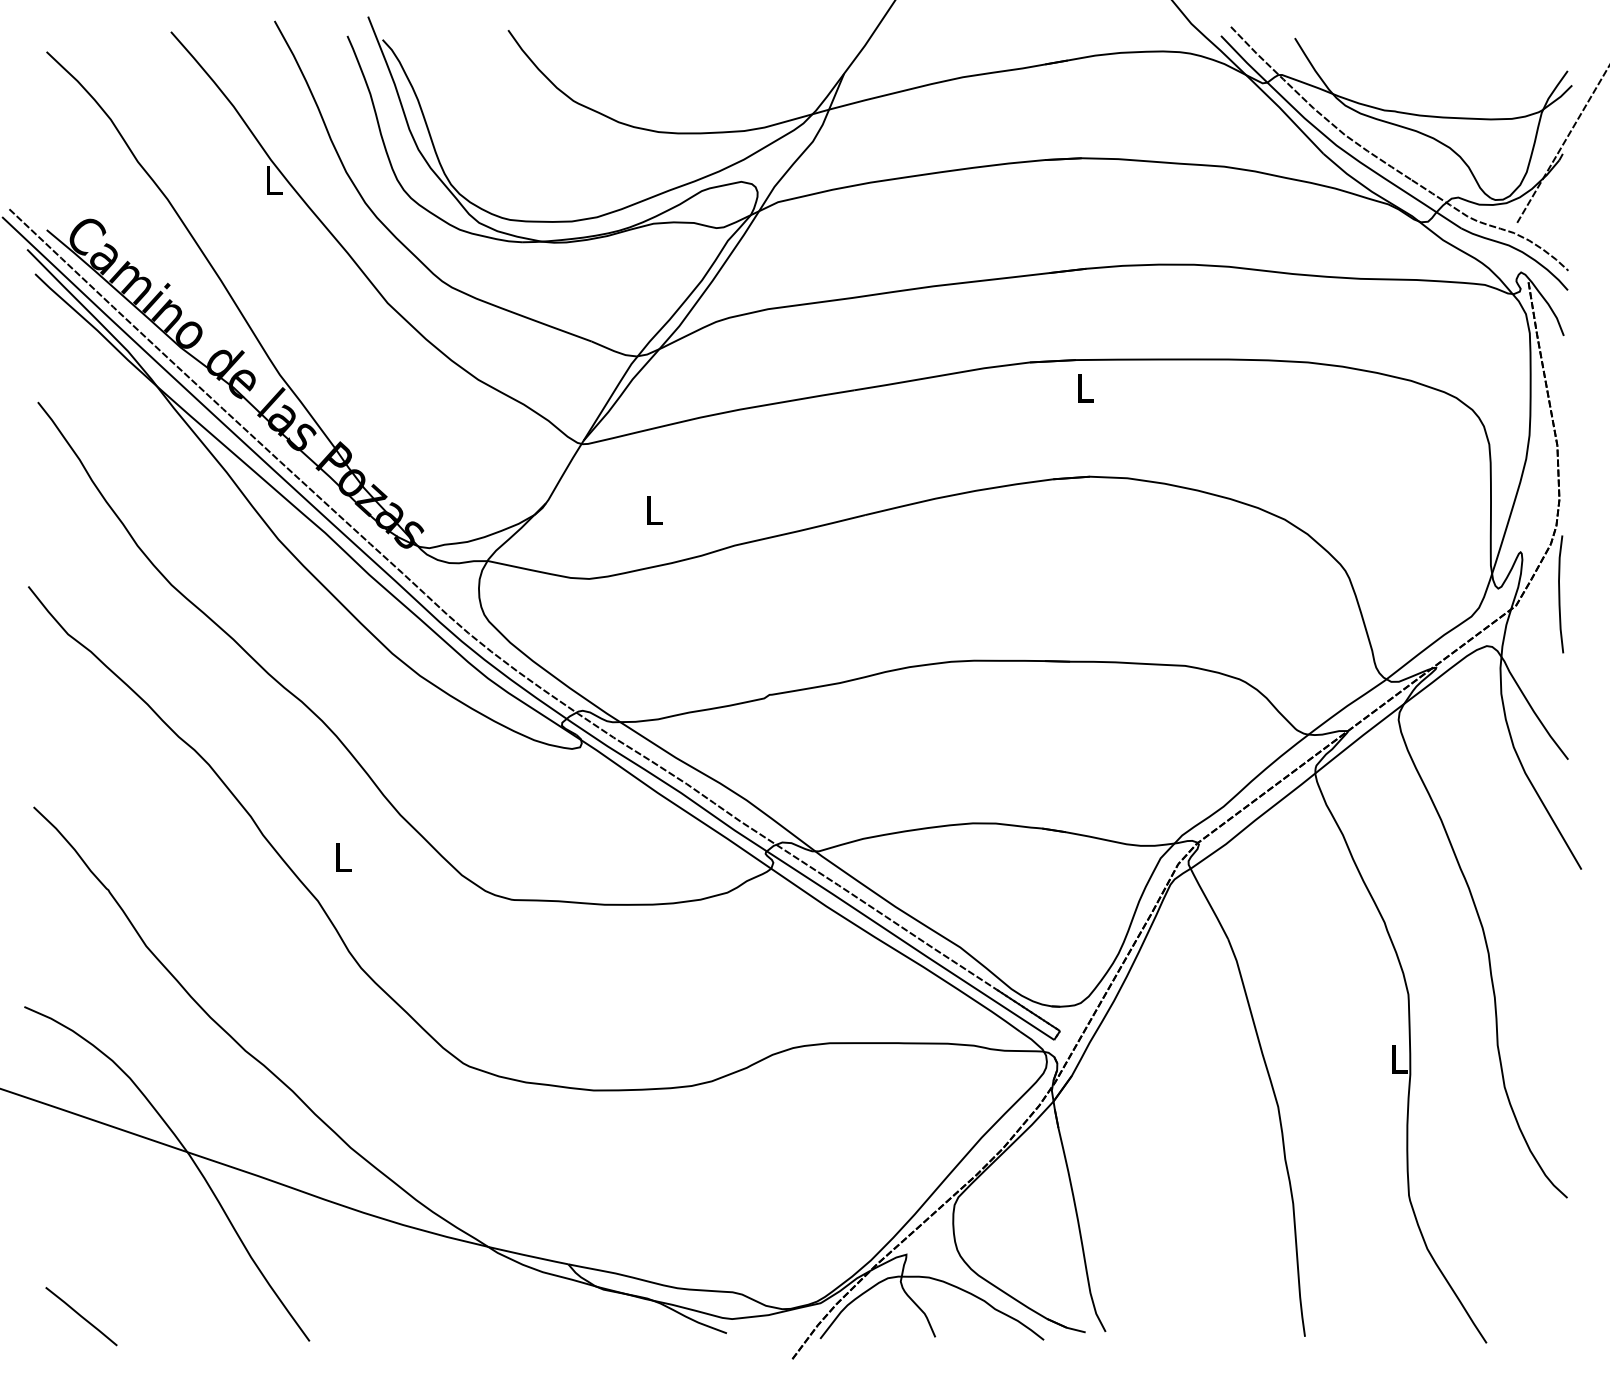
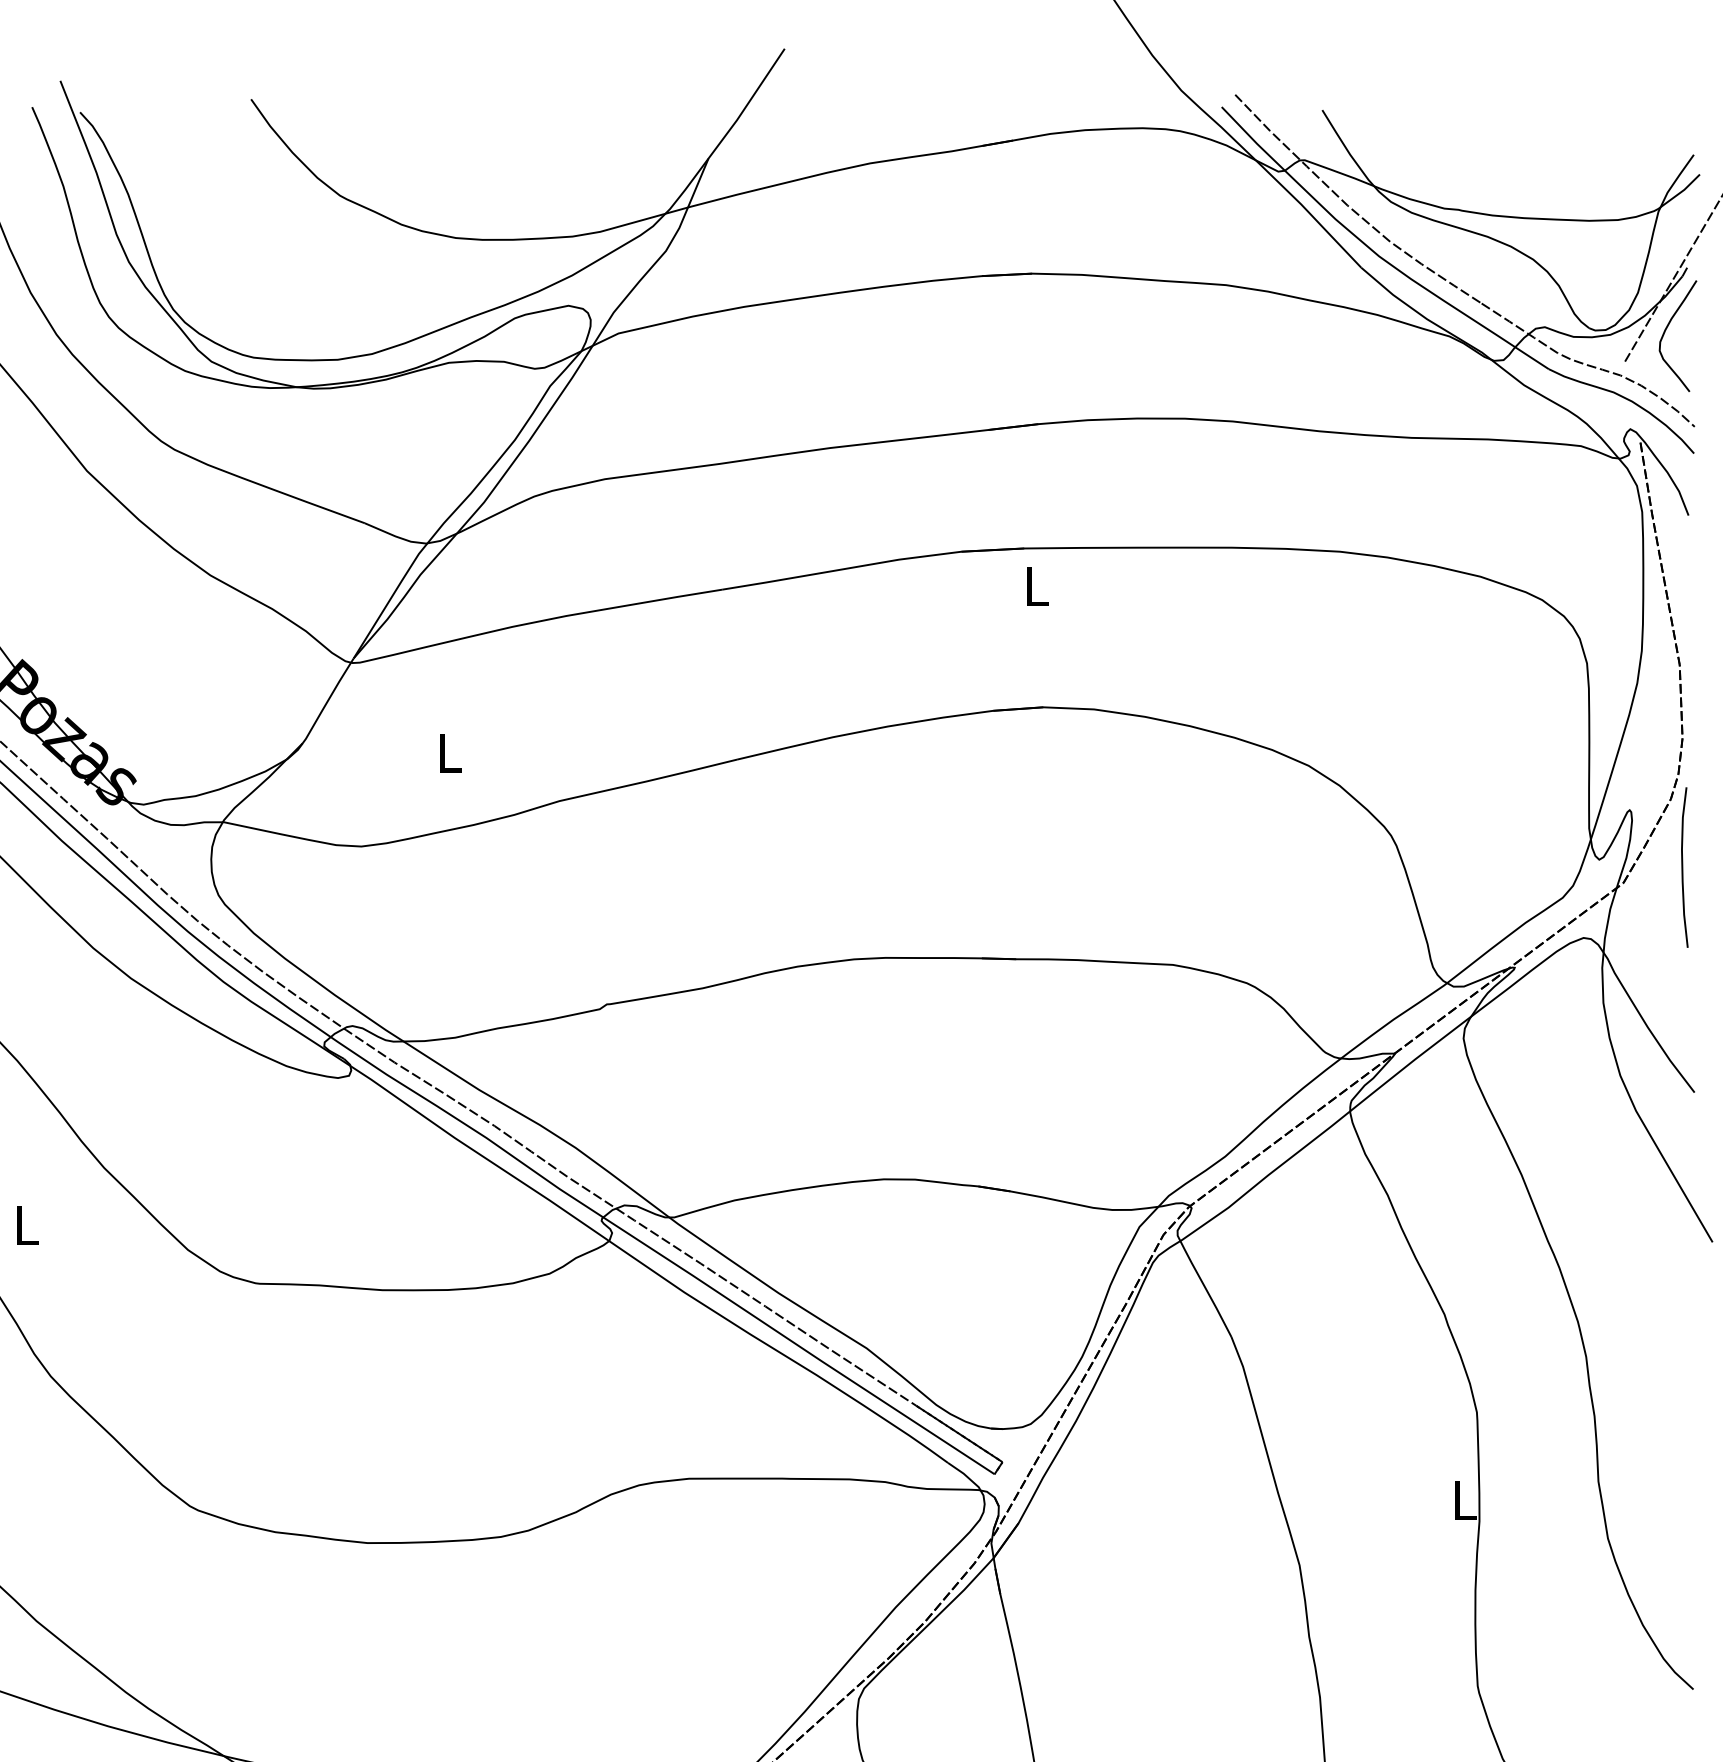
curve: (1547, 200) -> (1666, 331), added

